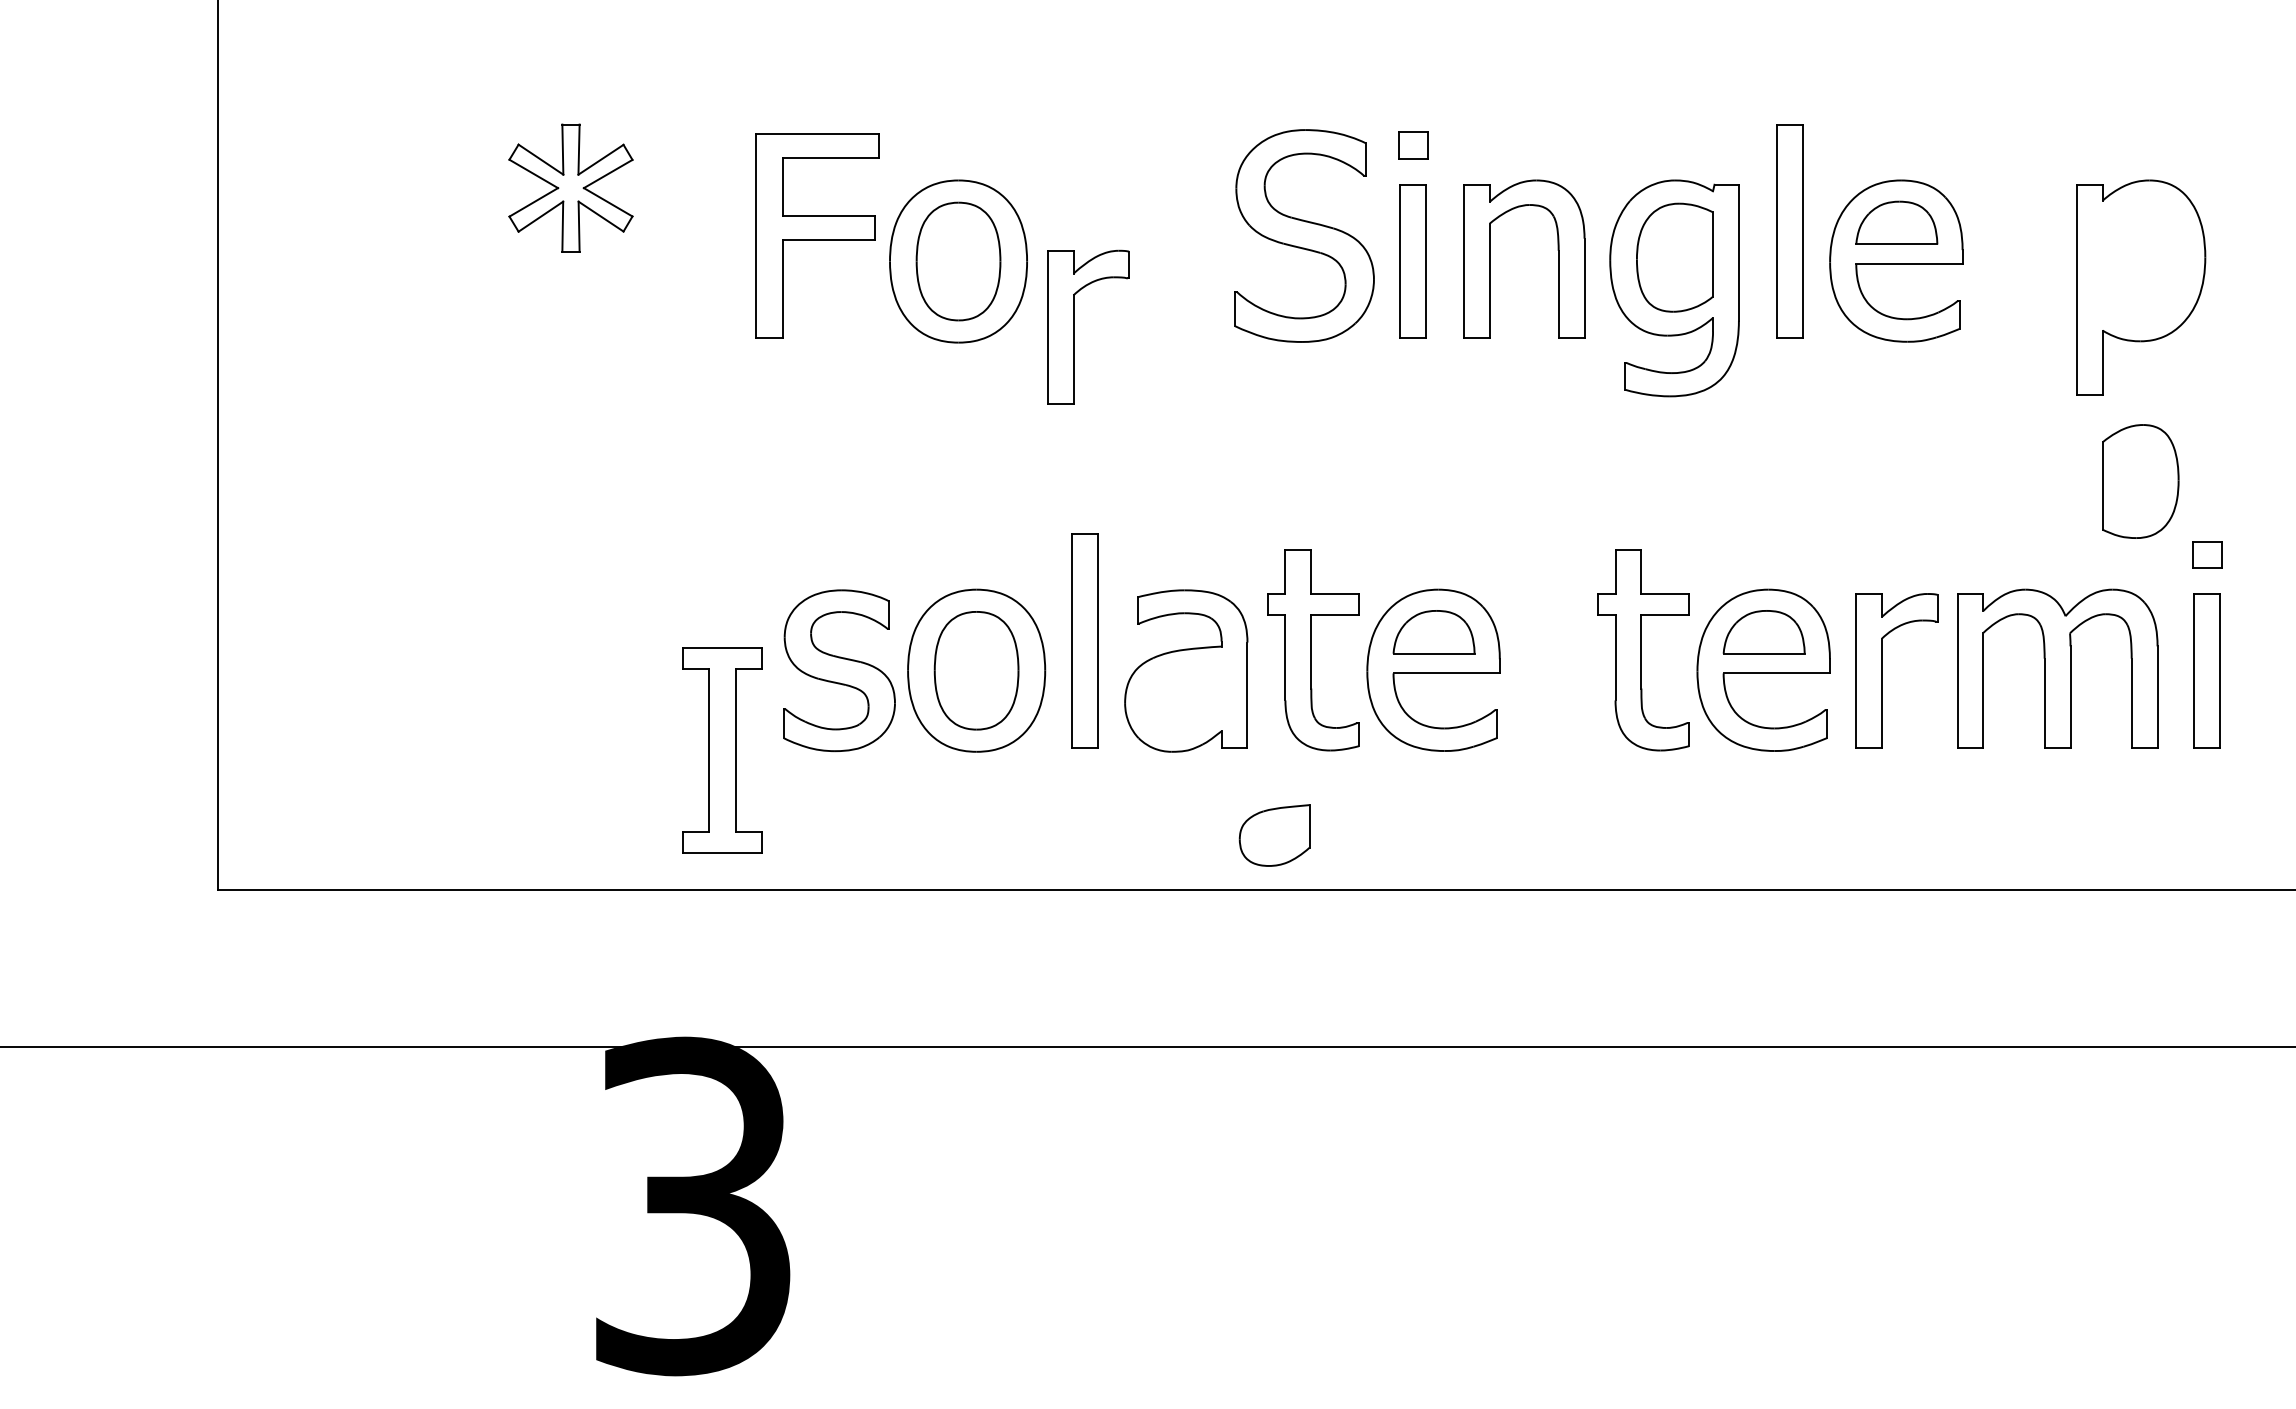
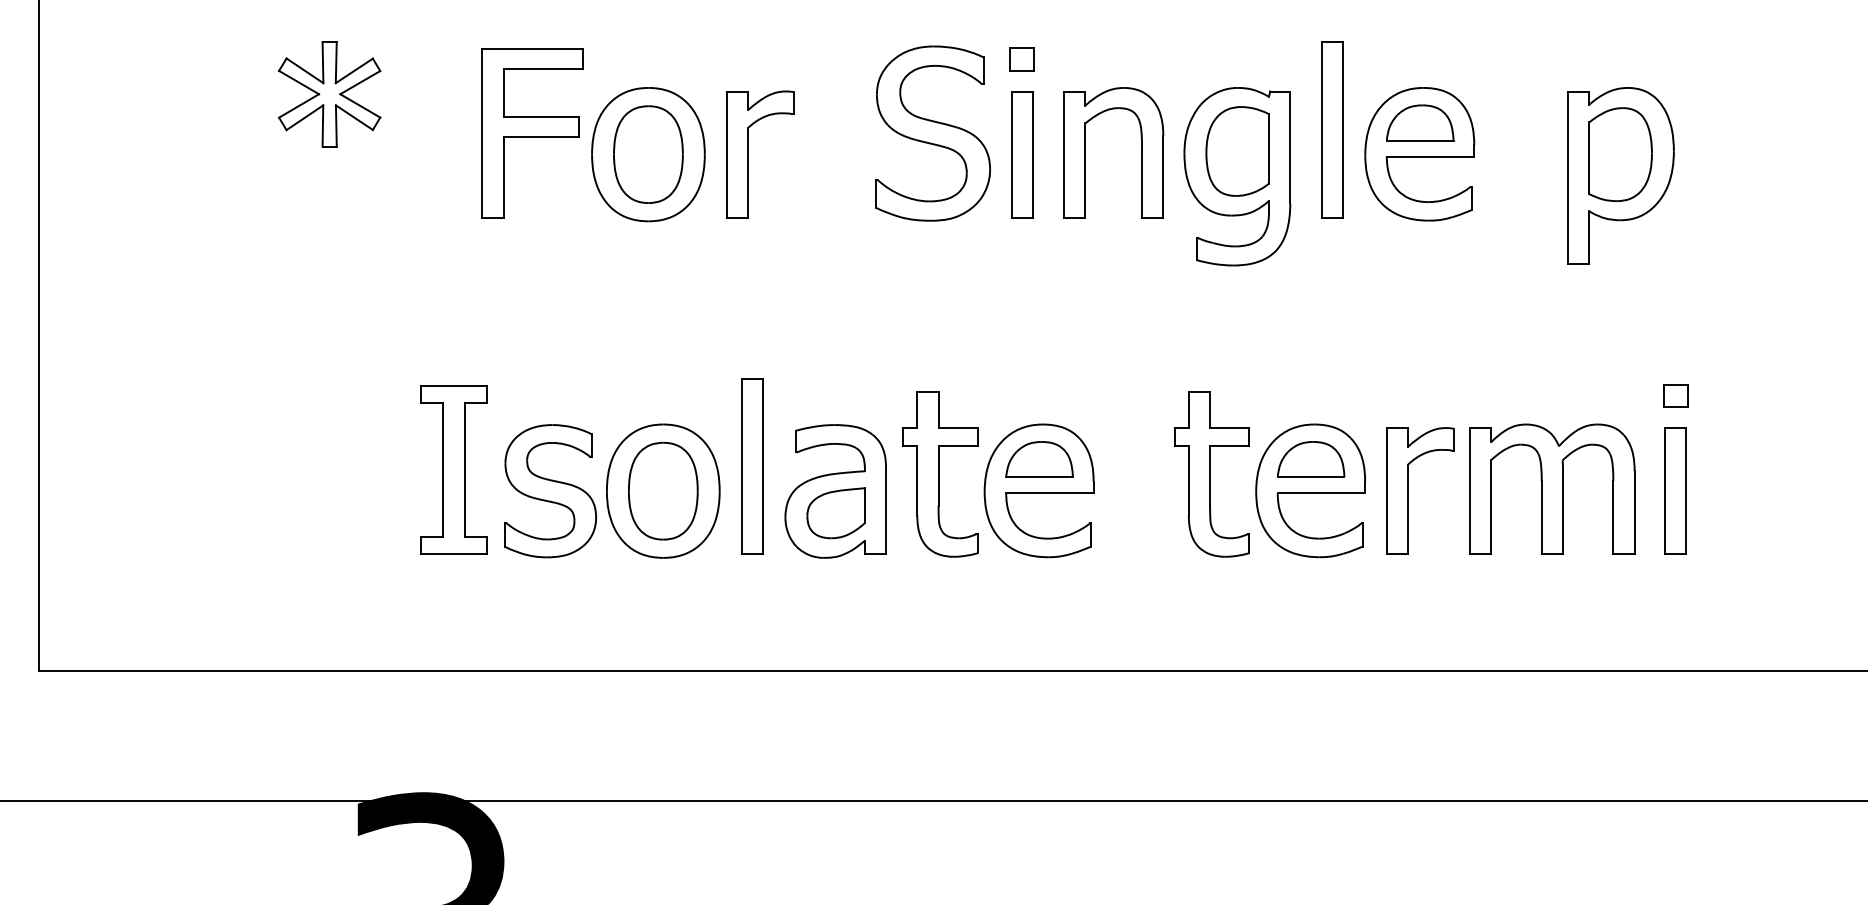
part: (1074, 326) -> (748, 153), moved
part: (2140, 481) -> (1620, 154), moved
part: (722, 750) -> (454, 470), moved
part: (1274, 835) -> (835, 513), moved

